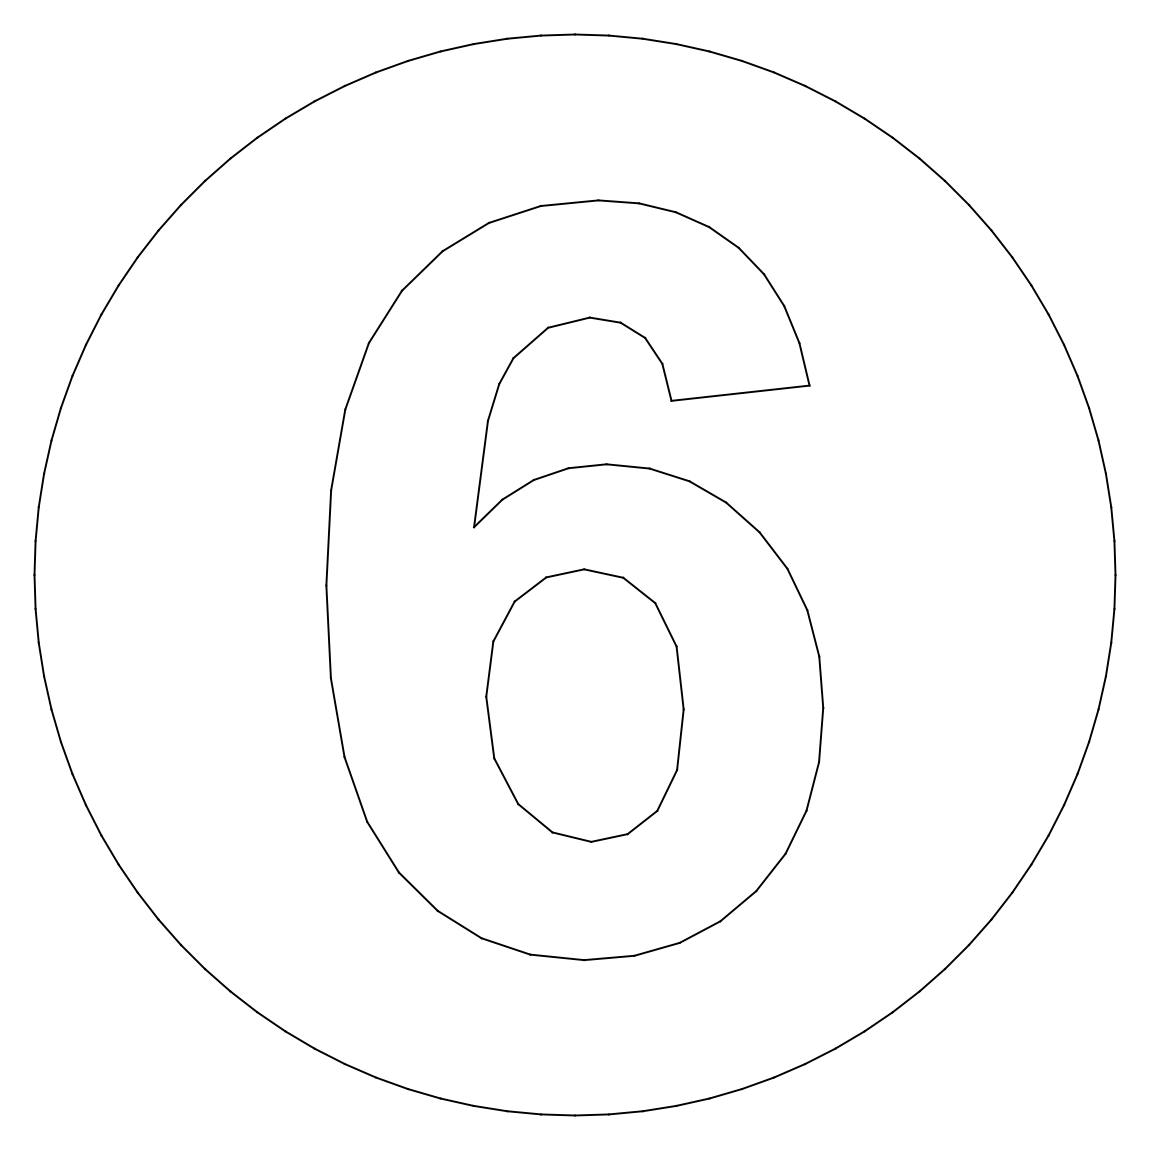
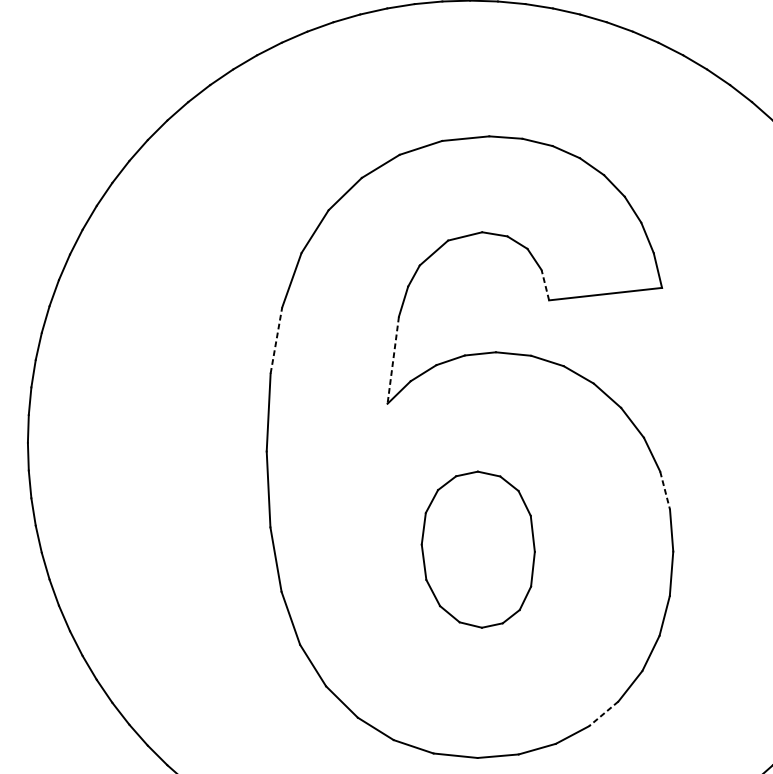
line: (666, 381) -> (545, 284), solid -> dashed
line: (338, 449) -> (276, 340), solid -> dashed
line: (481, 473) -> (393, 359), solid -> dashed
line: (813, 633) -> (665, 490), solid -> dashed
part: (584, 705) -> (477, 549), size x0.7
line: (737, 906) -> (603, 714), solid -> dashed

